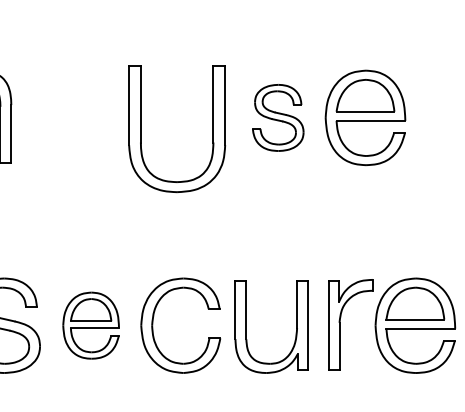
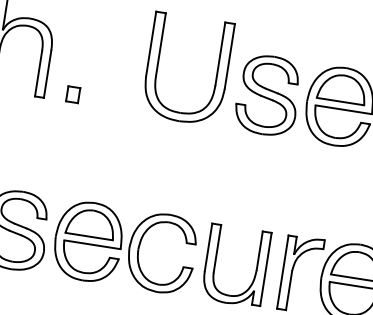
part: (278, 117) -> (268, 95), size x1.43
part: (212, 129) -> (216, 74), moved
part: (45, 153) -> (73, 94), added
part: (90, 325) -> (87, 241), size x1.43

